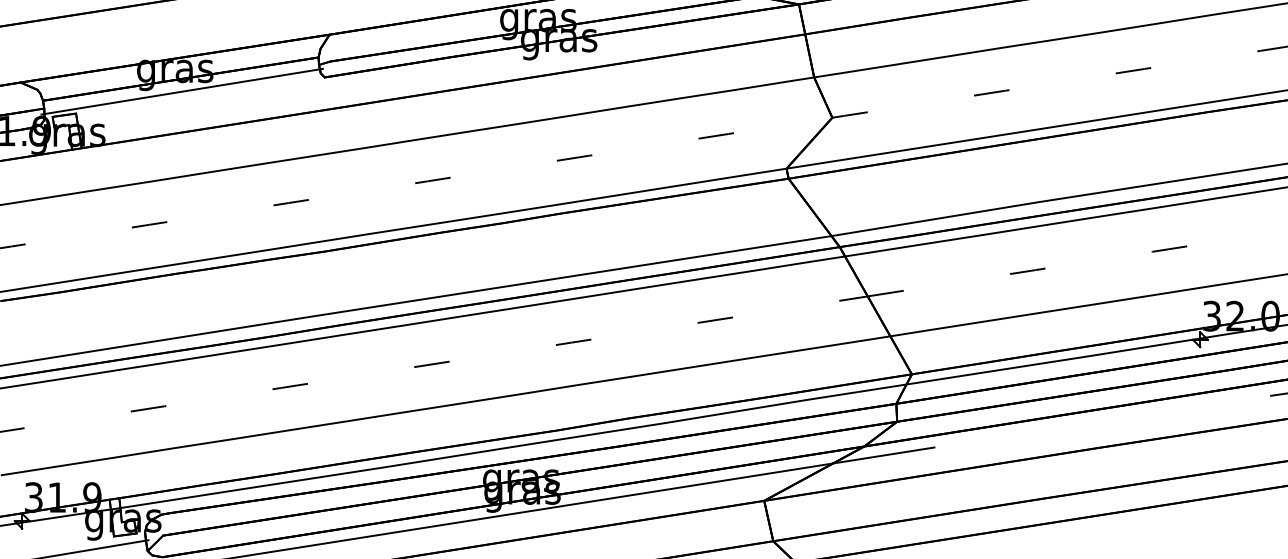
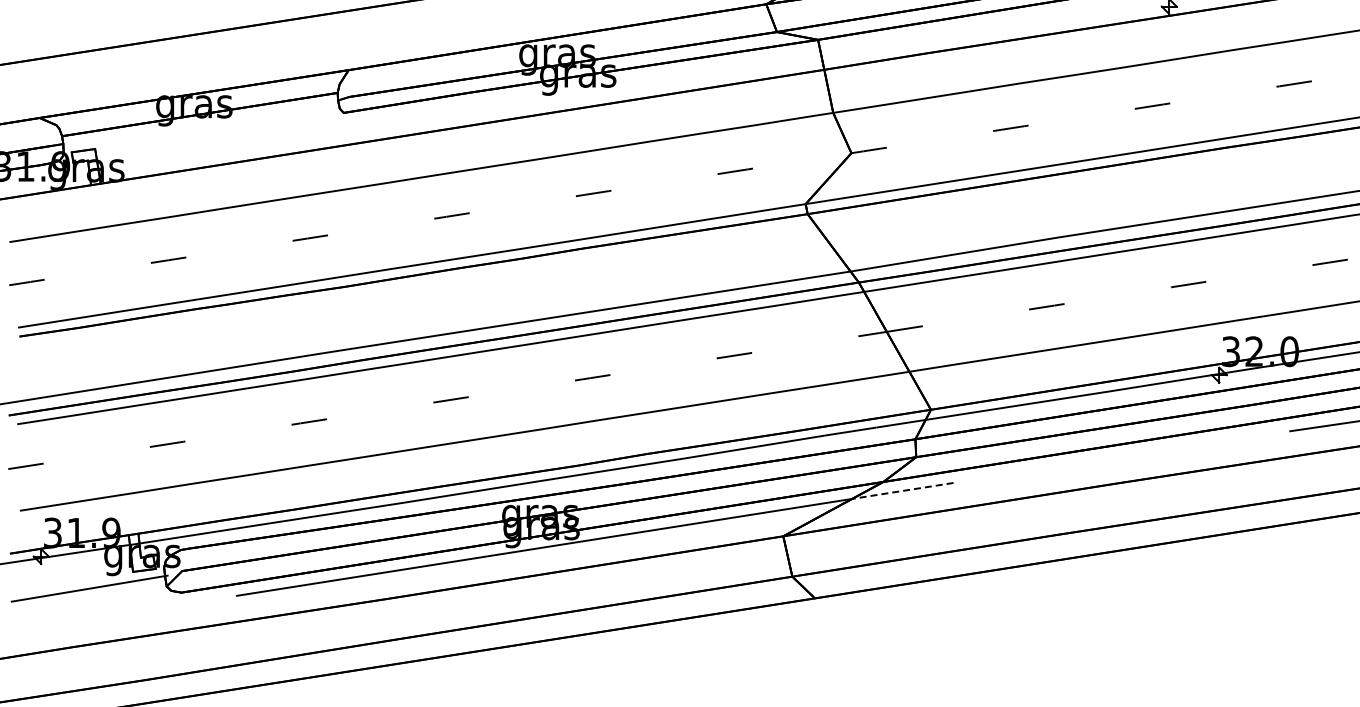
line: (182, 92) -> (201, 127), removed
line: (883, 456) -> (902, 491), solid -> dashed

